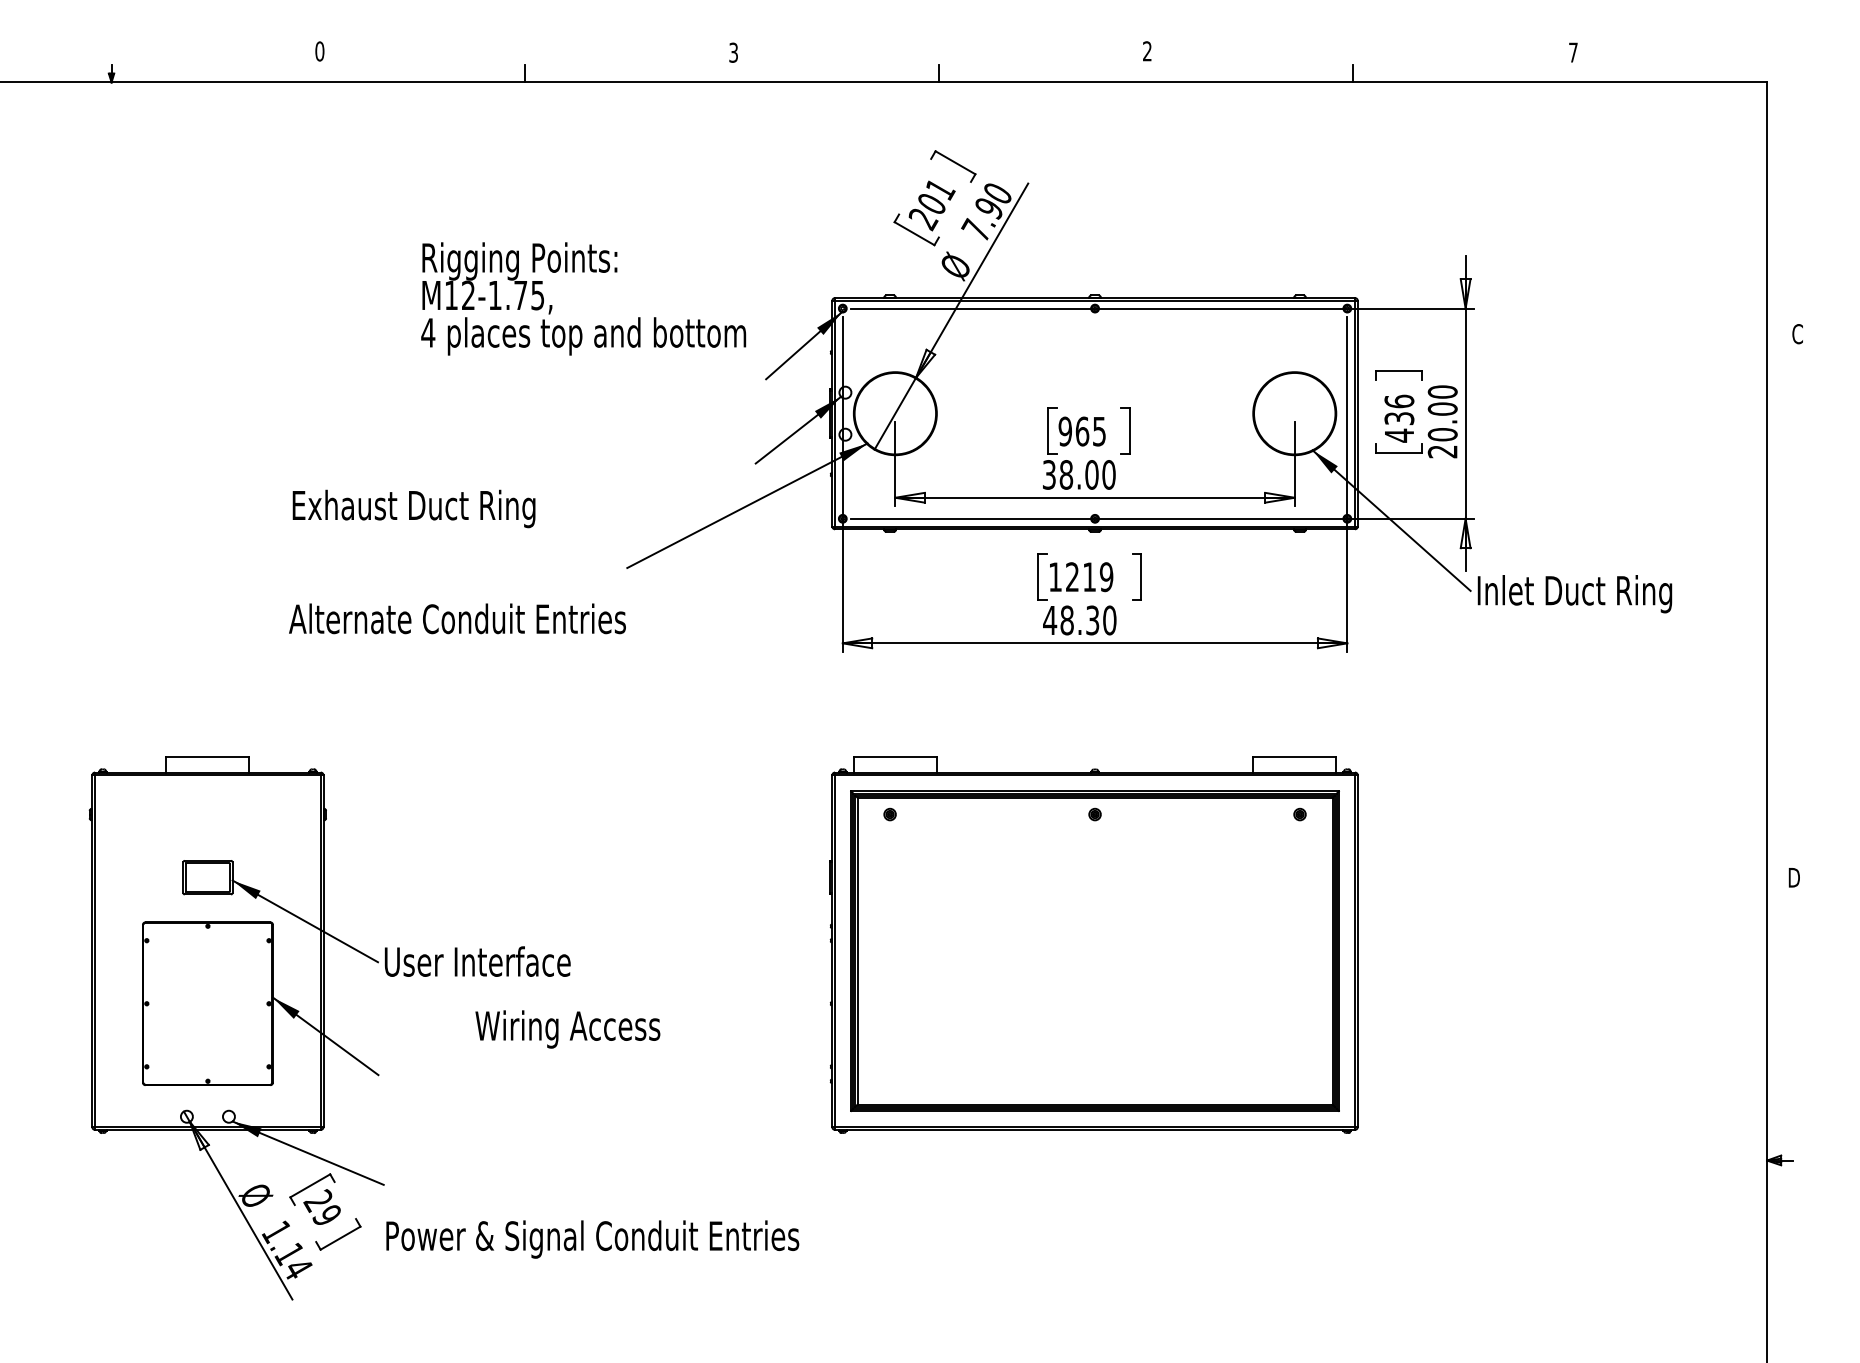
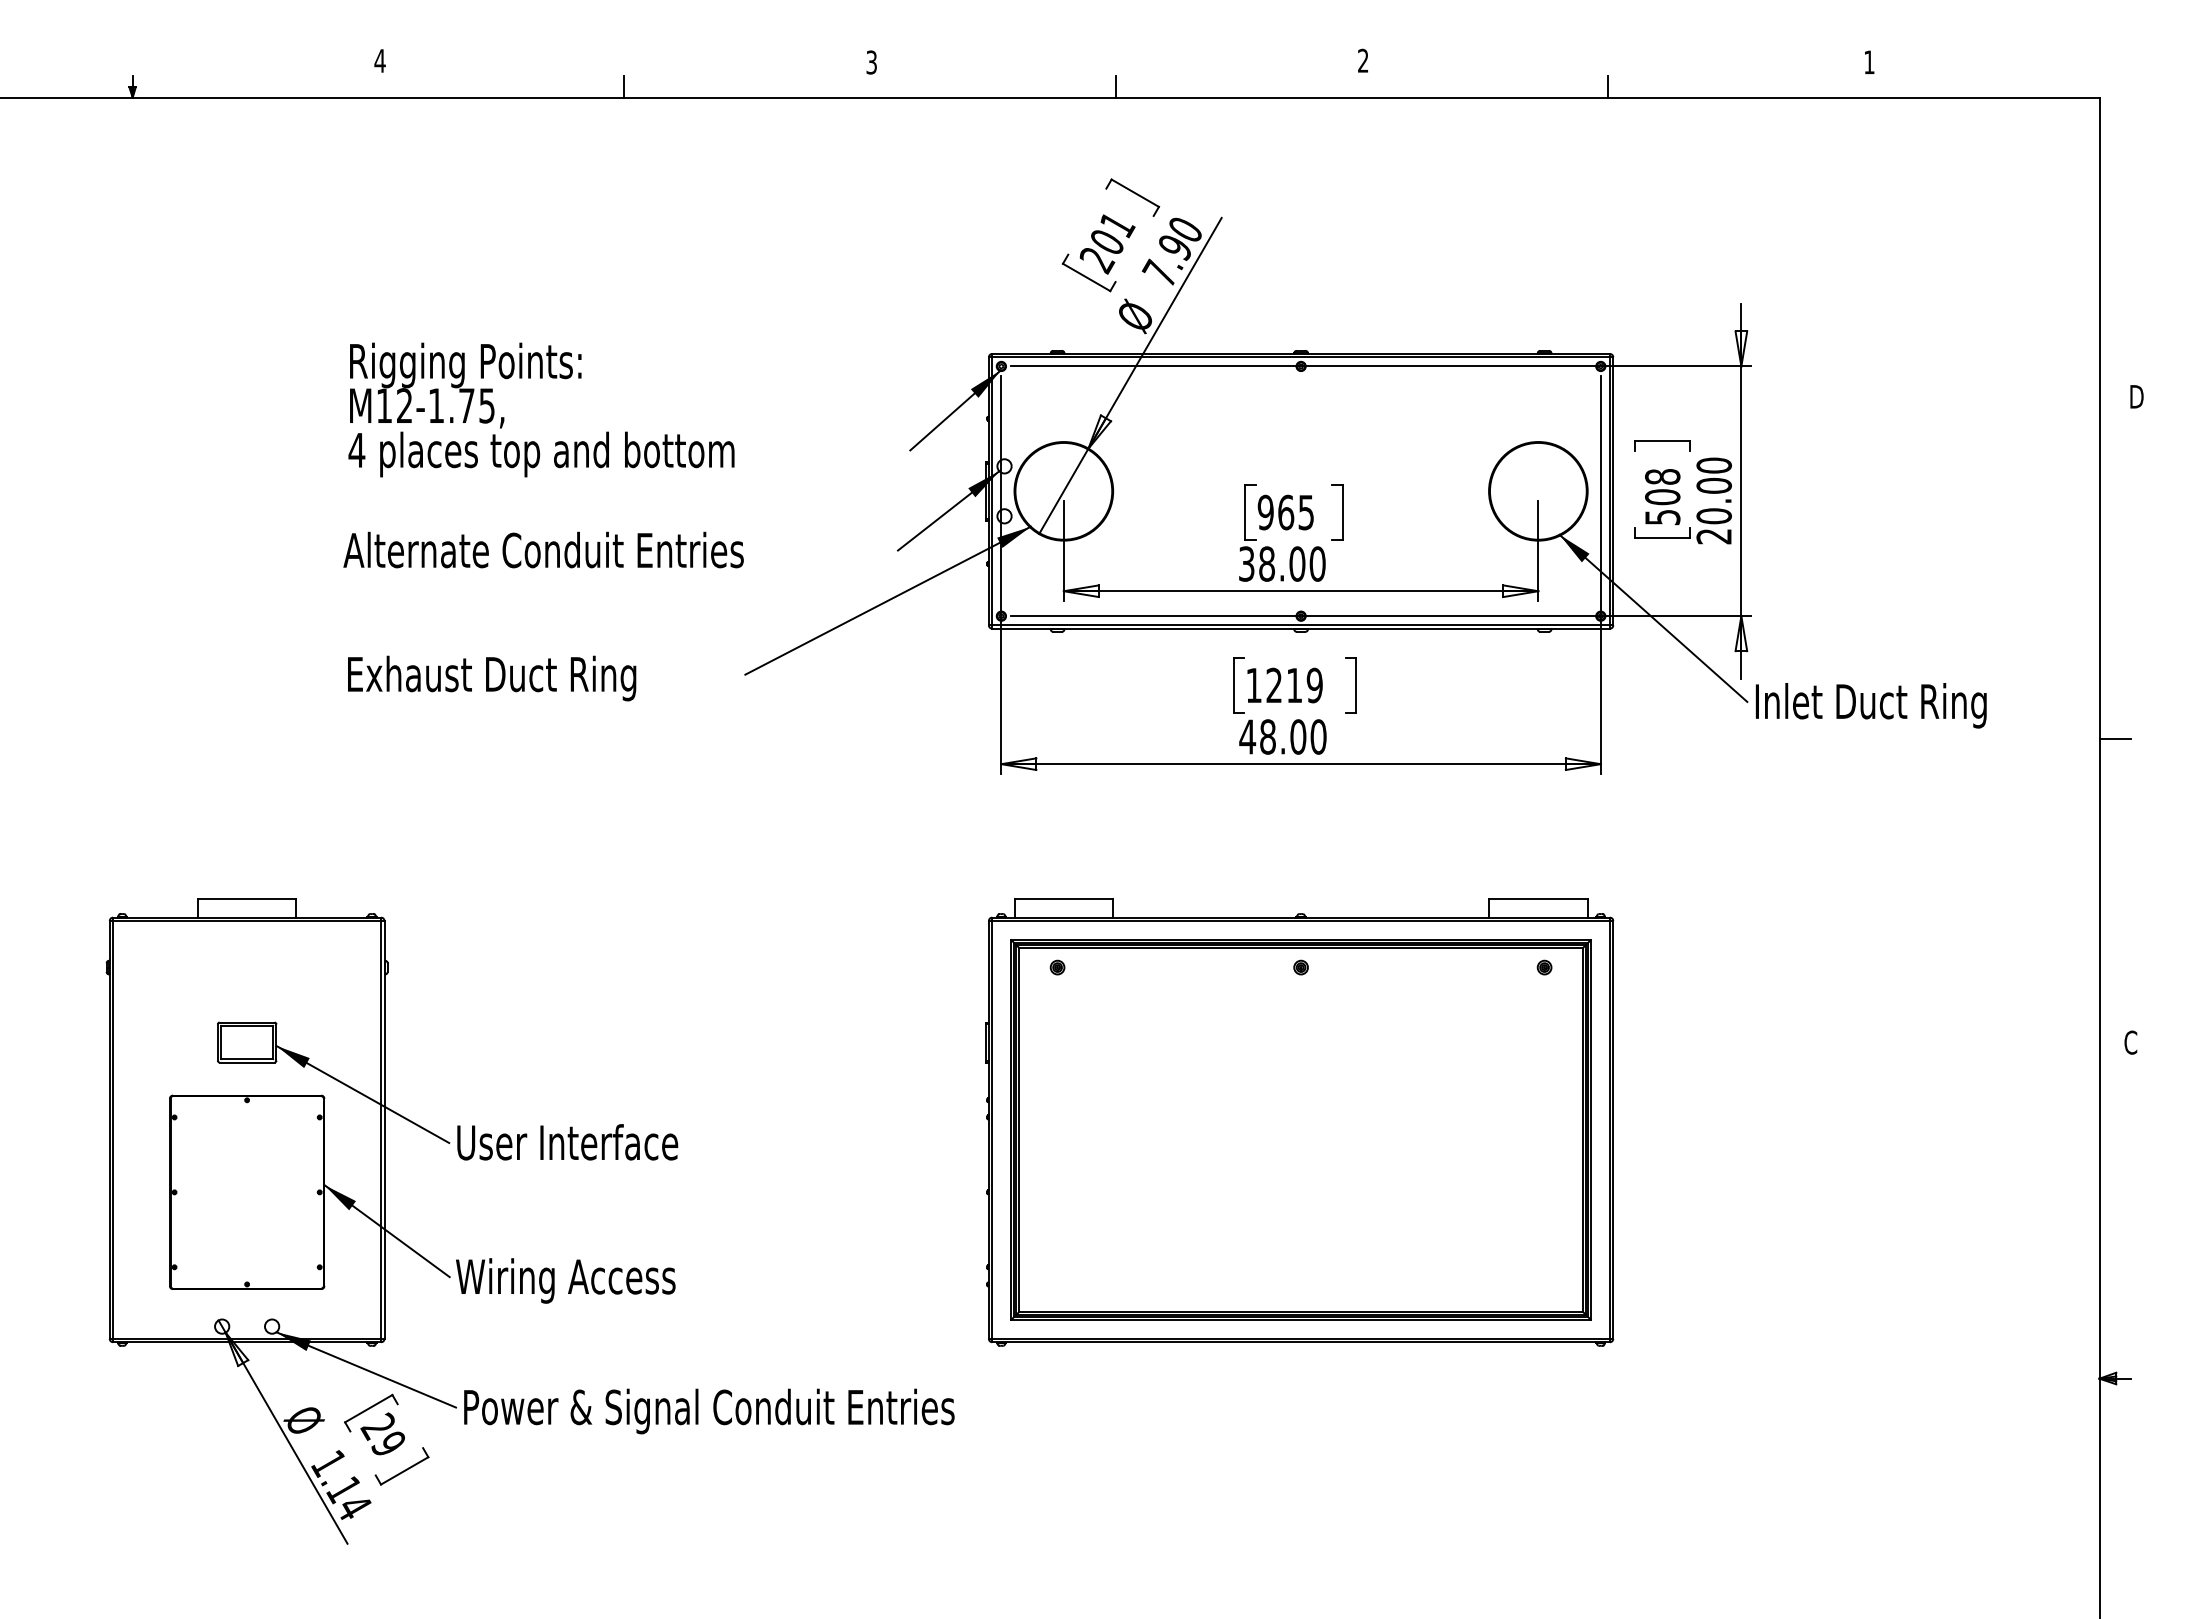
text: (319, 51) -> (379, 61), 0 -> 4
text: (1573, 52) -> (1869, 62), 7 -> 1
text: (583, 298) -> (541, 409), moved
text: (1798, 333) -> (2136, 396), C -> D
text: (1399, 418) -> (1662, 496), 436 -> 508
text: (414, 508) -> (492, 678), moved
text: (457, 618) -> (543, 549), moved
text: (1092, 620) -> (1298, 736), 48.30 -> 48.00
line: (1779, 621) -> (2114, 738), added
text: (1794, 877) -> (2131, 1042), D -> C
text: (567, 1029) -> (565, 1280), moved
text: (592, 1239) -> (709, 1411), moved

